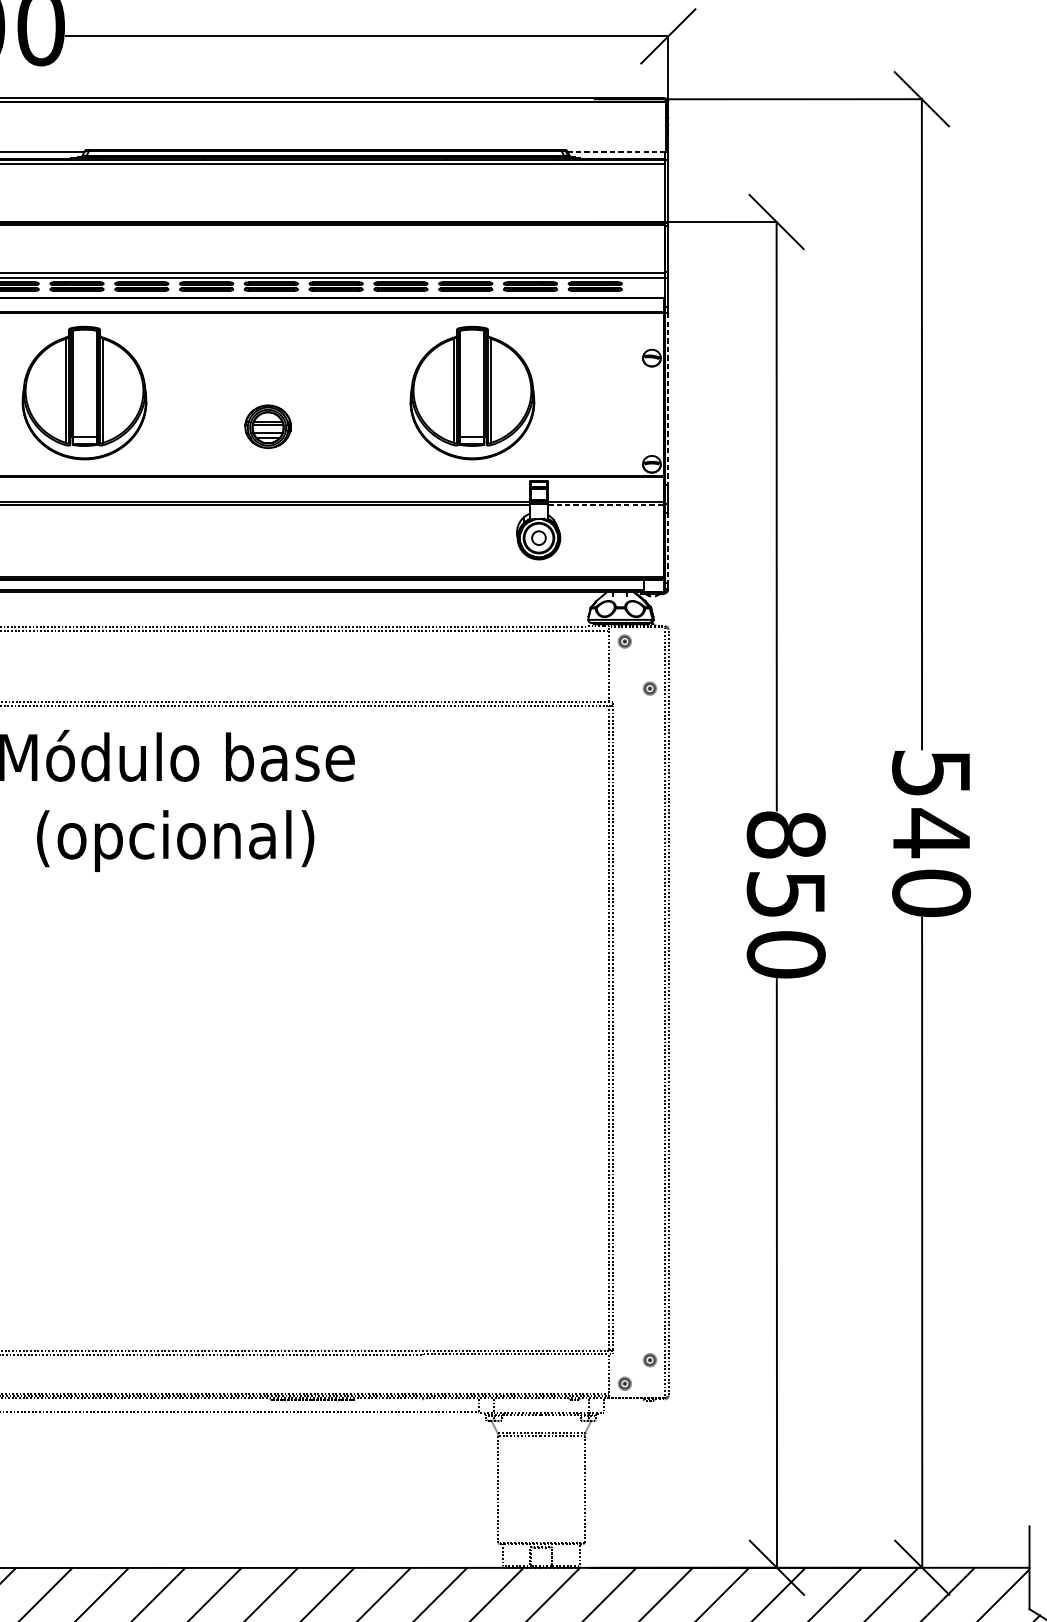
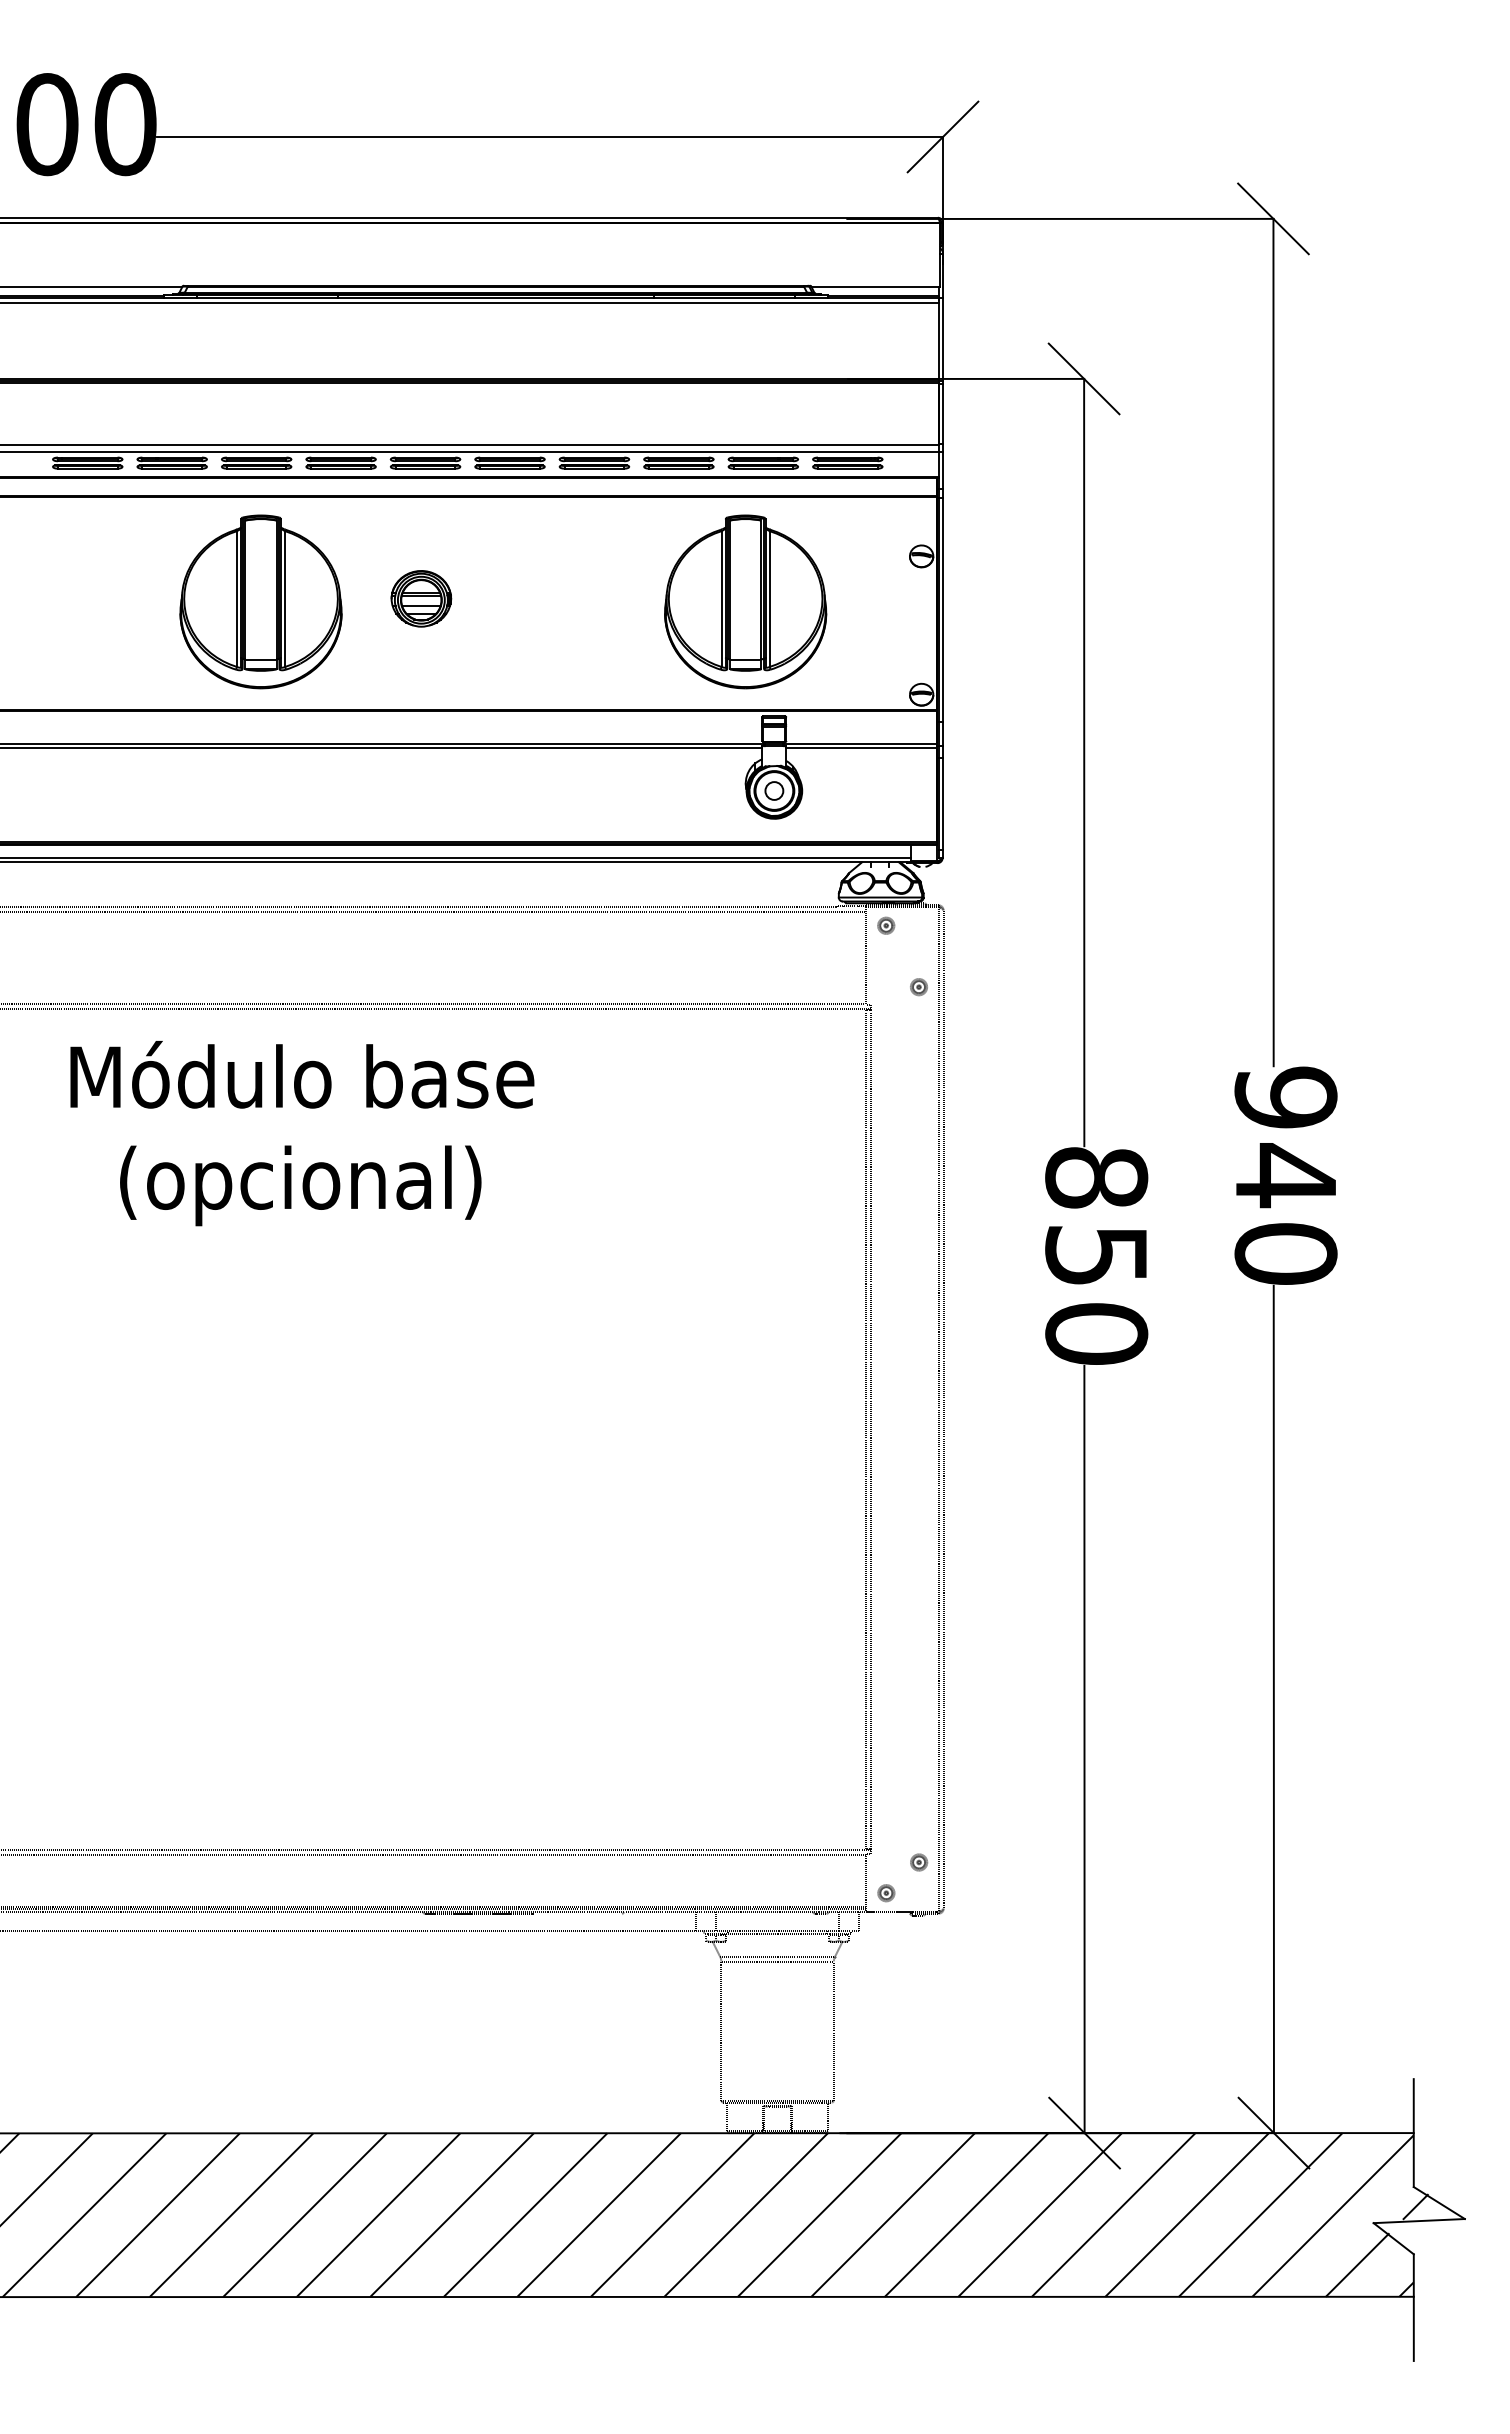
line: (617, 151) -> (876, 287), dashed -> solid
part: (84, 392) -> (260, 601), moved
part: (472, 392) -> (745, 601), moved
line: (668, 399) -> (943, 610), dashed -> solid
part: (268, 426) -> (421, 598), moved
line: (606, 505) -> (862, 748), dashed -> solid
line: (668, 548) -> (943, 804), dashed -> solid
text: (931, 773) -> (1285, 1097), 540 -> 940

